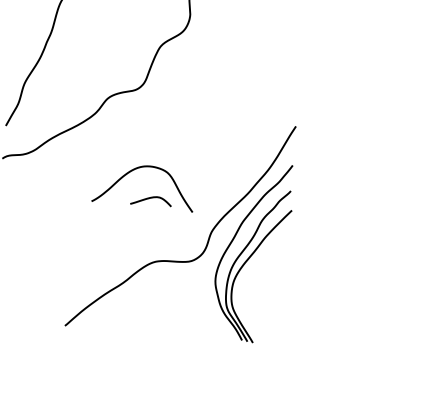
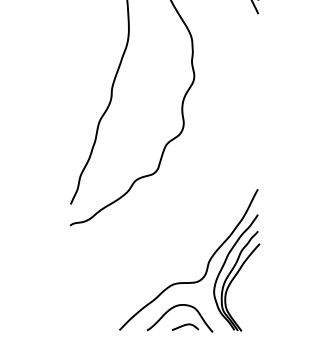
part: (143, 197) -> (180, 325), moved

